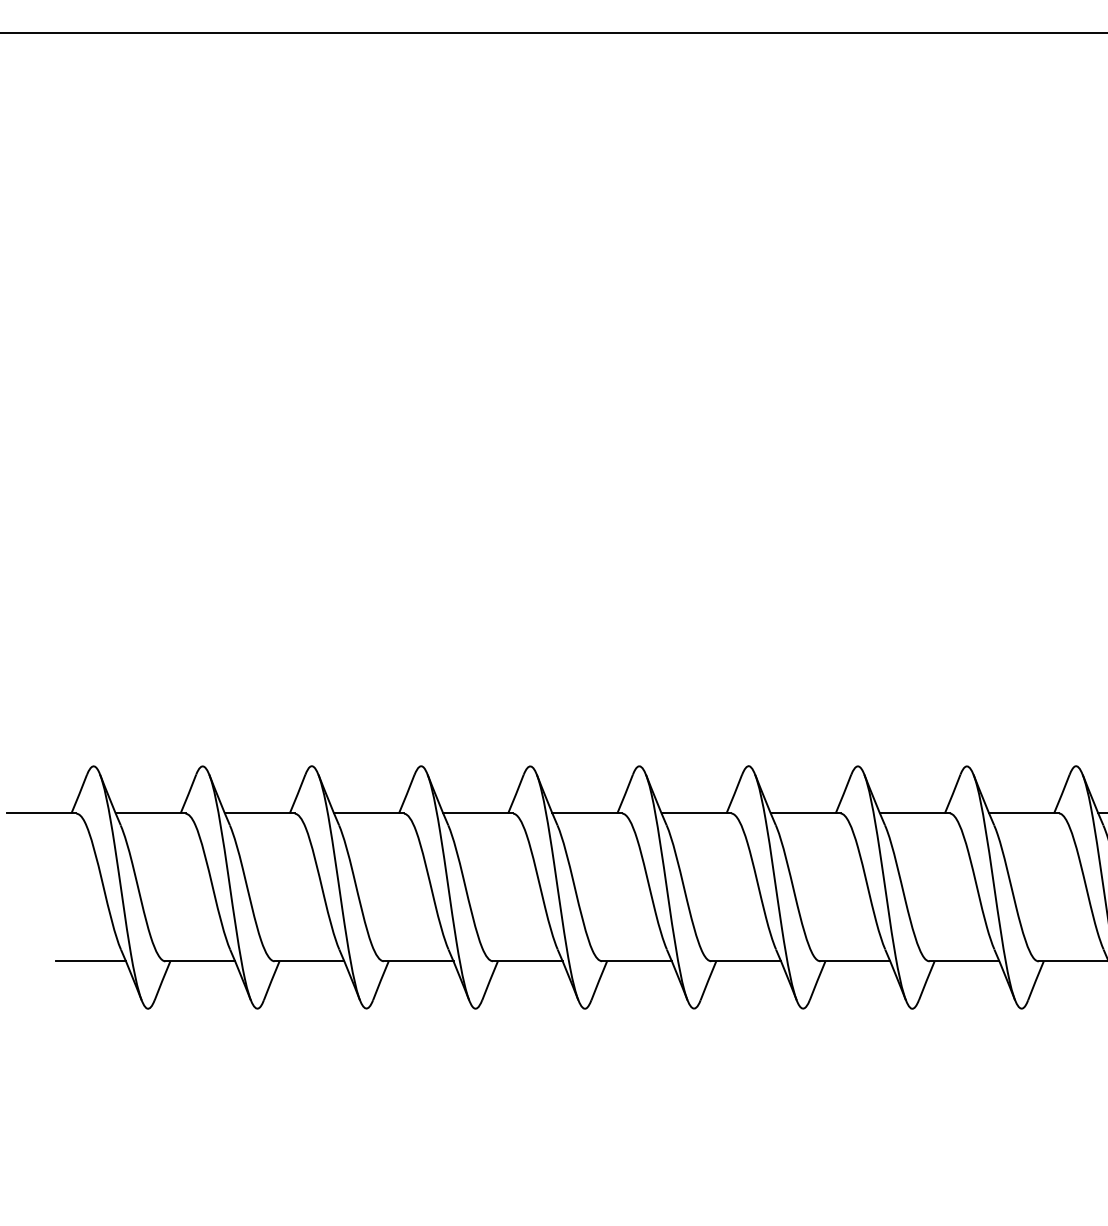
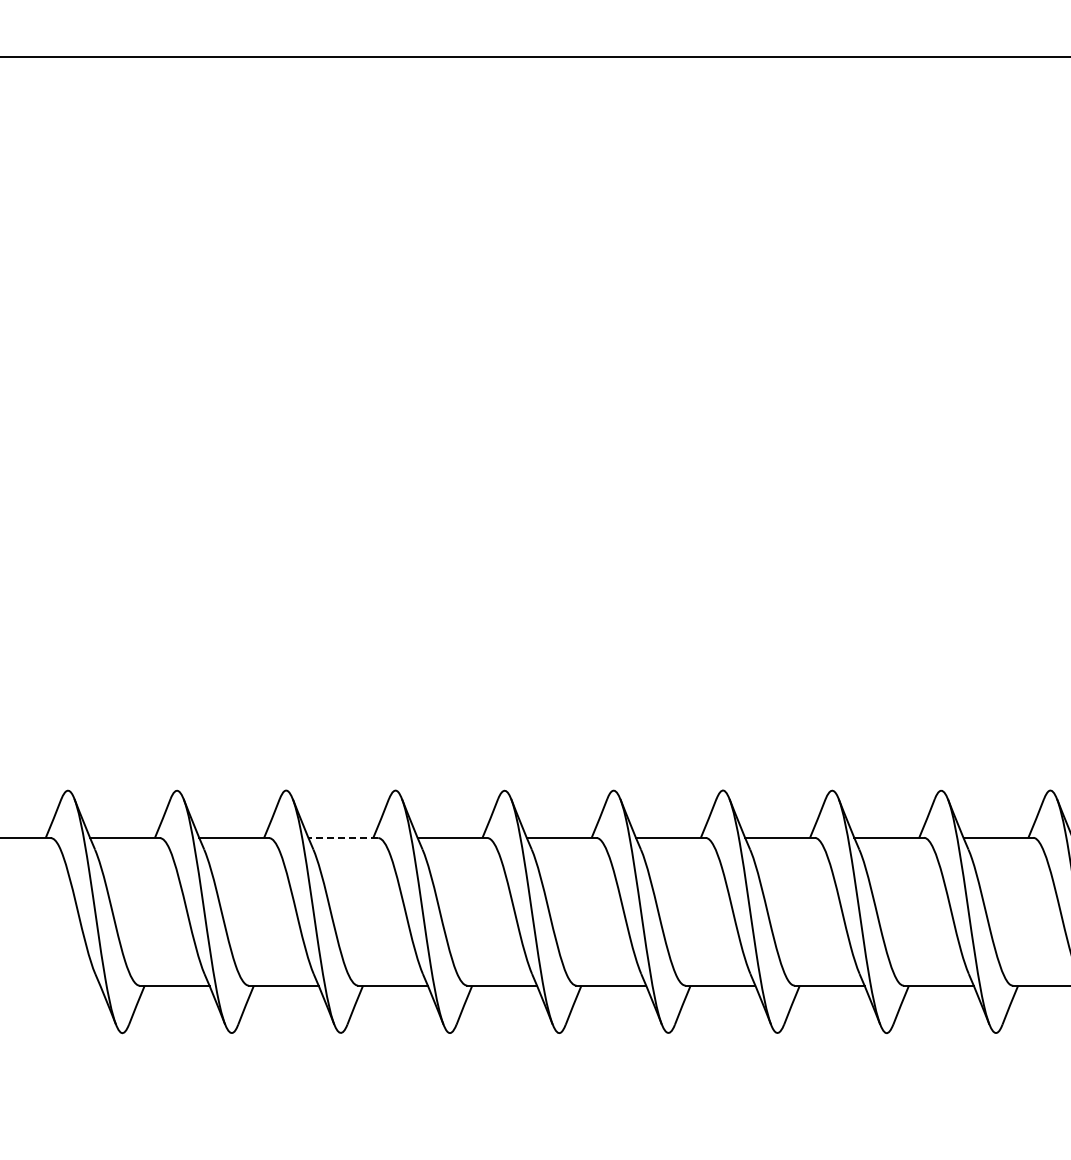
line: (369, 813) -> (343, 837), solid -> dashed
line: (91, 961) -> (65, 985), removed

